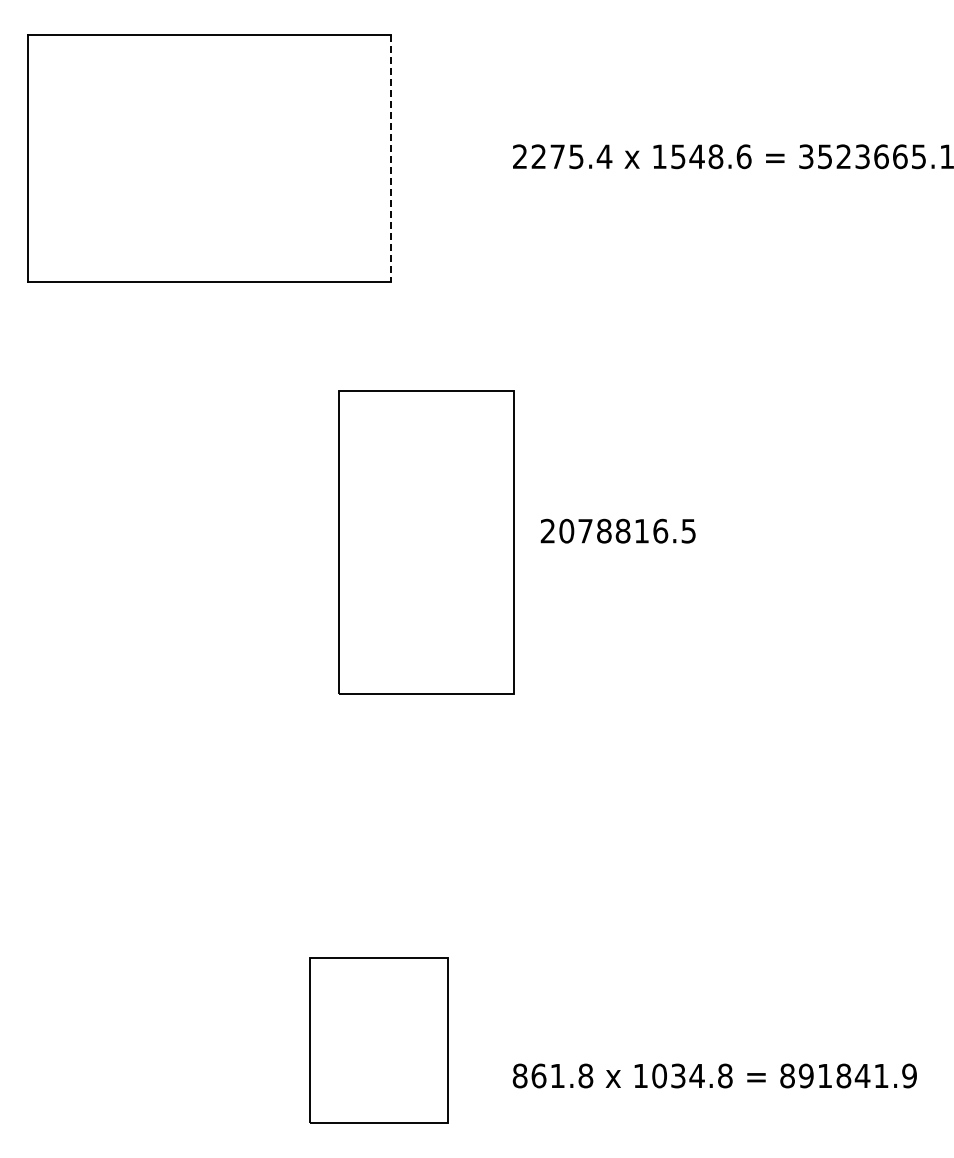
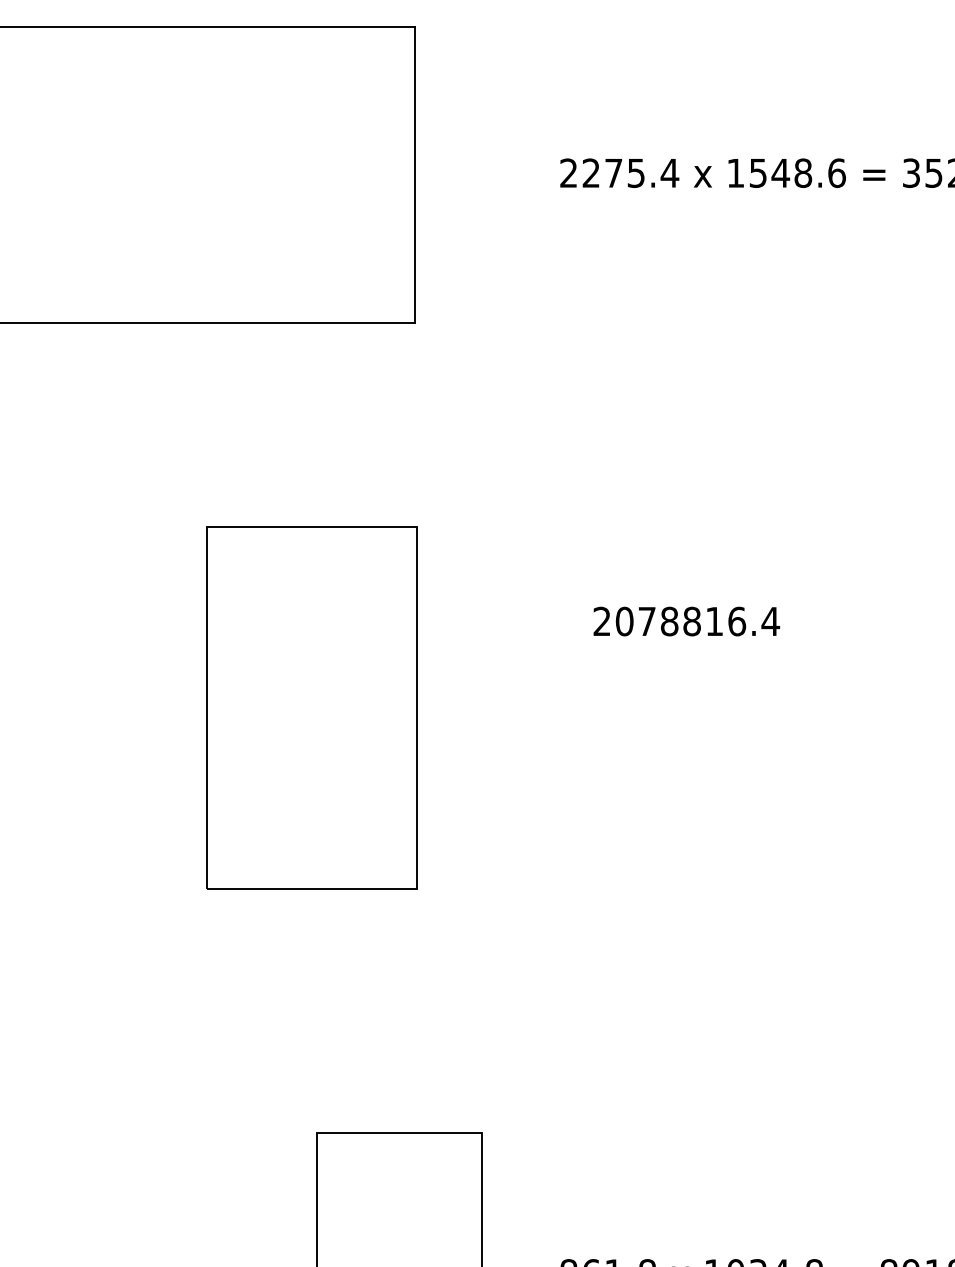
line: (391, 158) -> (414, 175), dashed -> solid
text: (688, 531) -> (770, 621), 2078816.5 -> 2078816.4
part: (426, 542) -> (311, 708), moved

